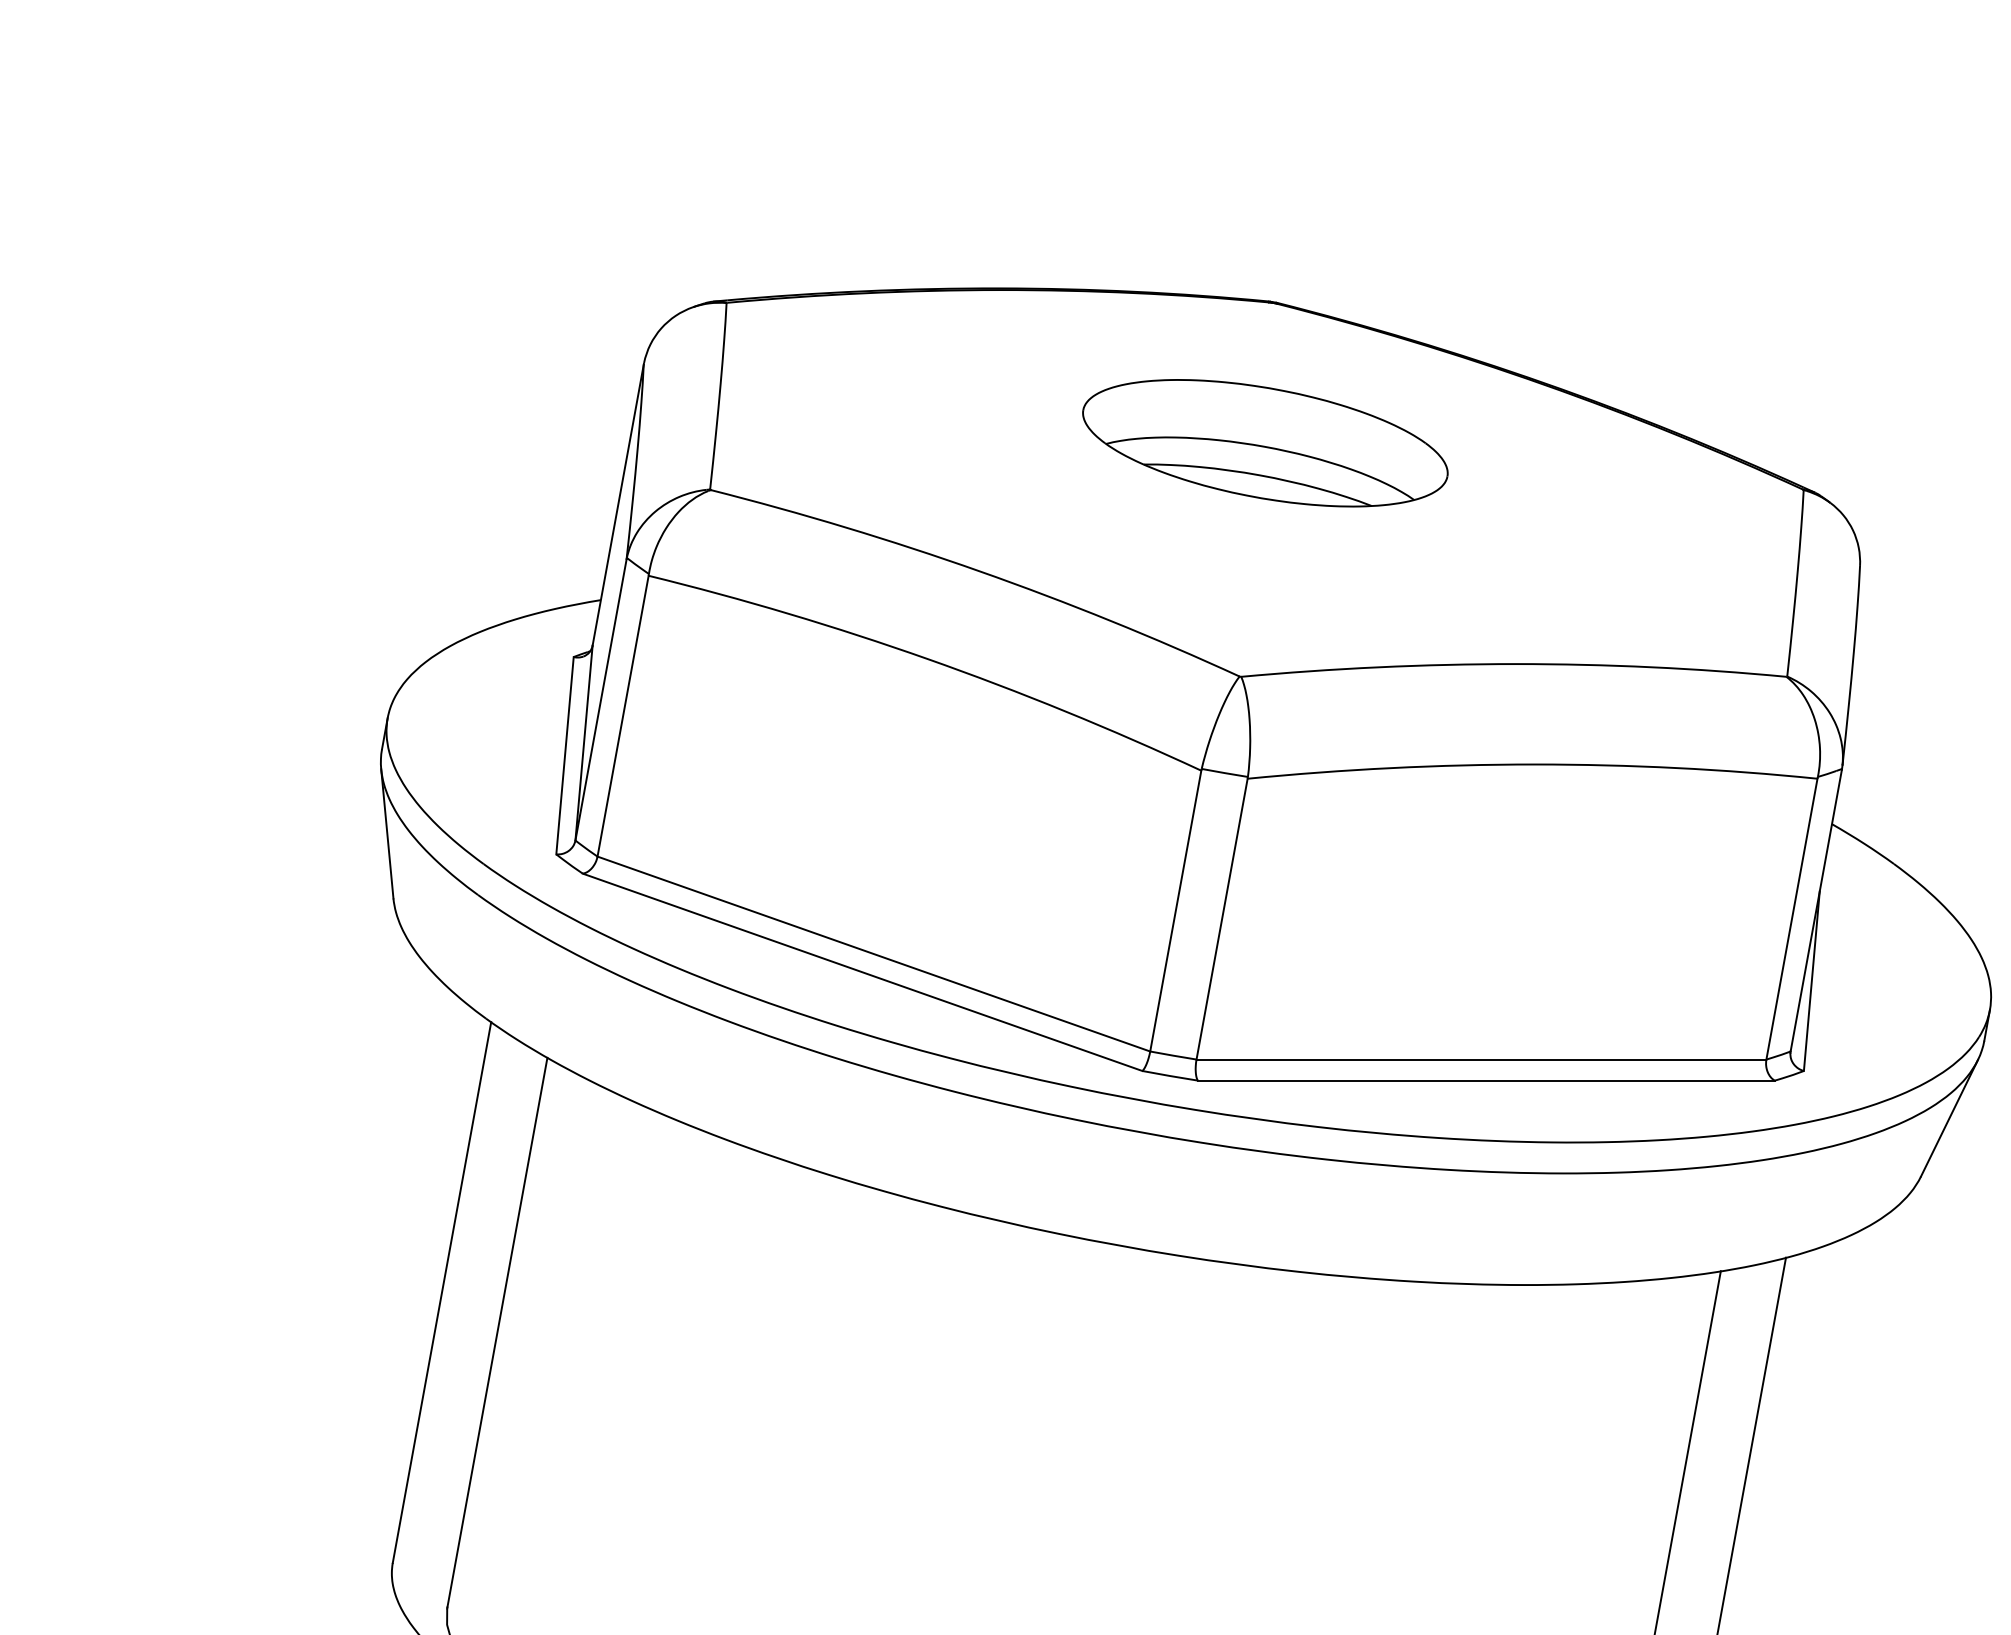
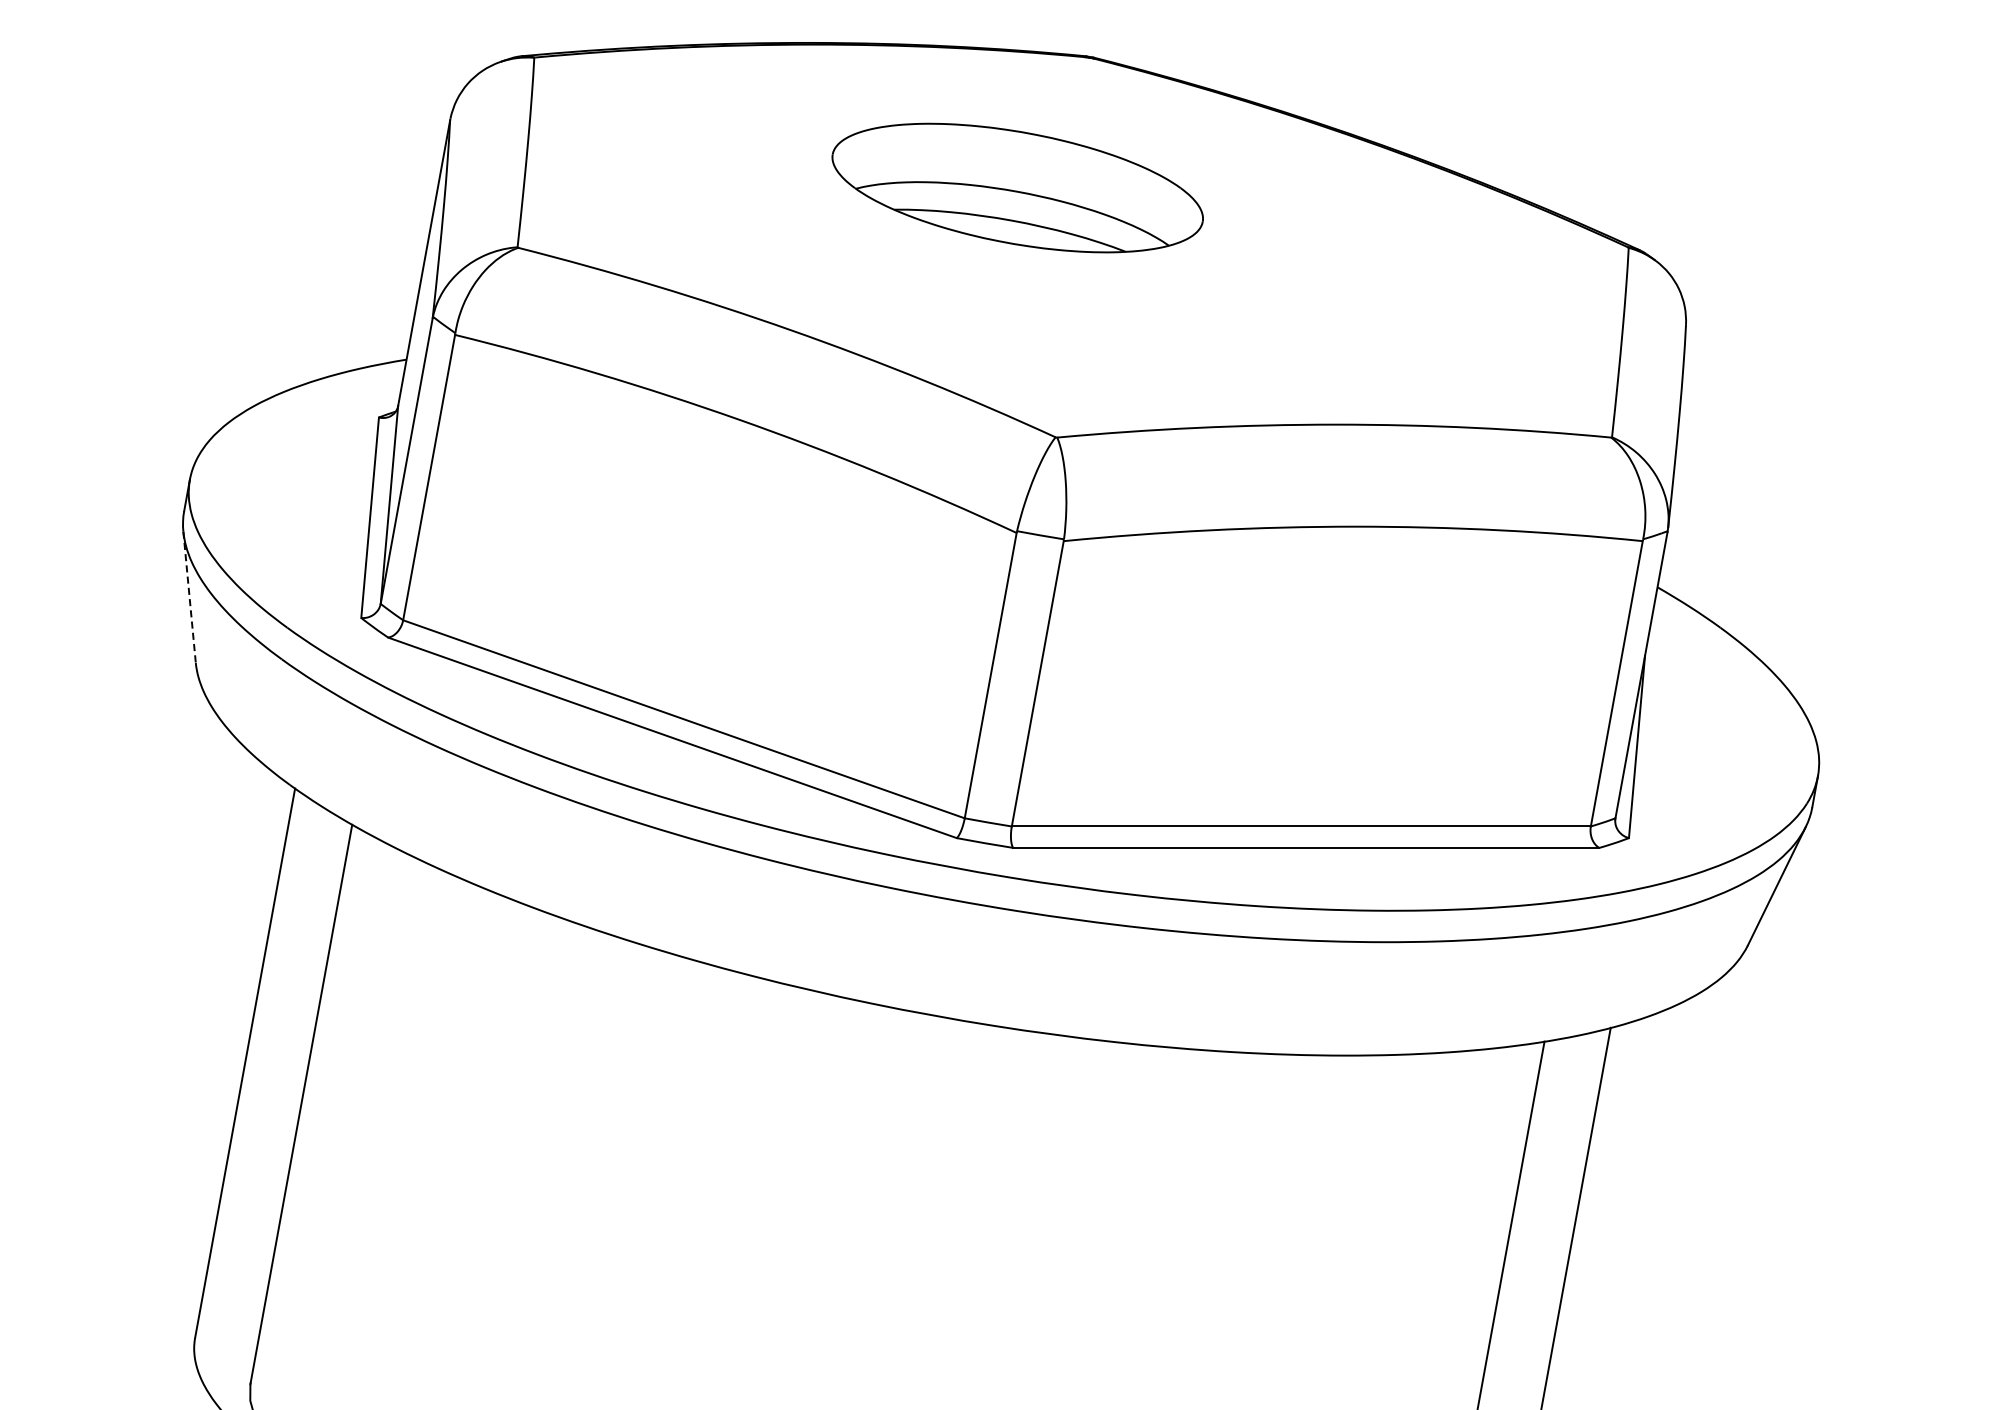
part: (1265, 443) -> (1017, 188), moved
line: (387, 833) -> (189, 596), solid -> dashed

